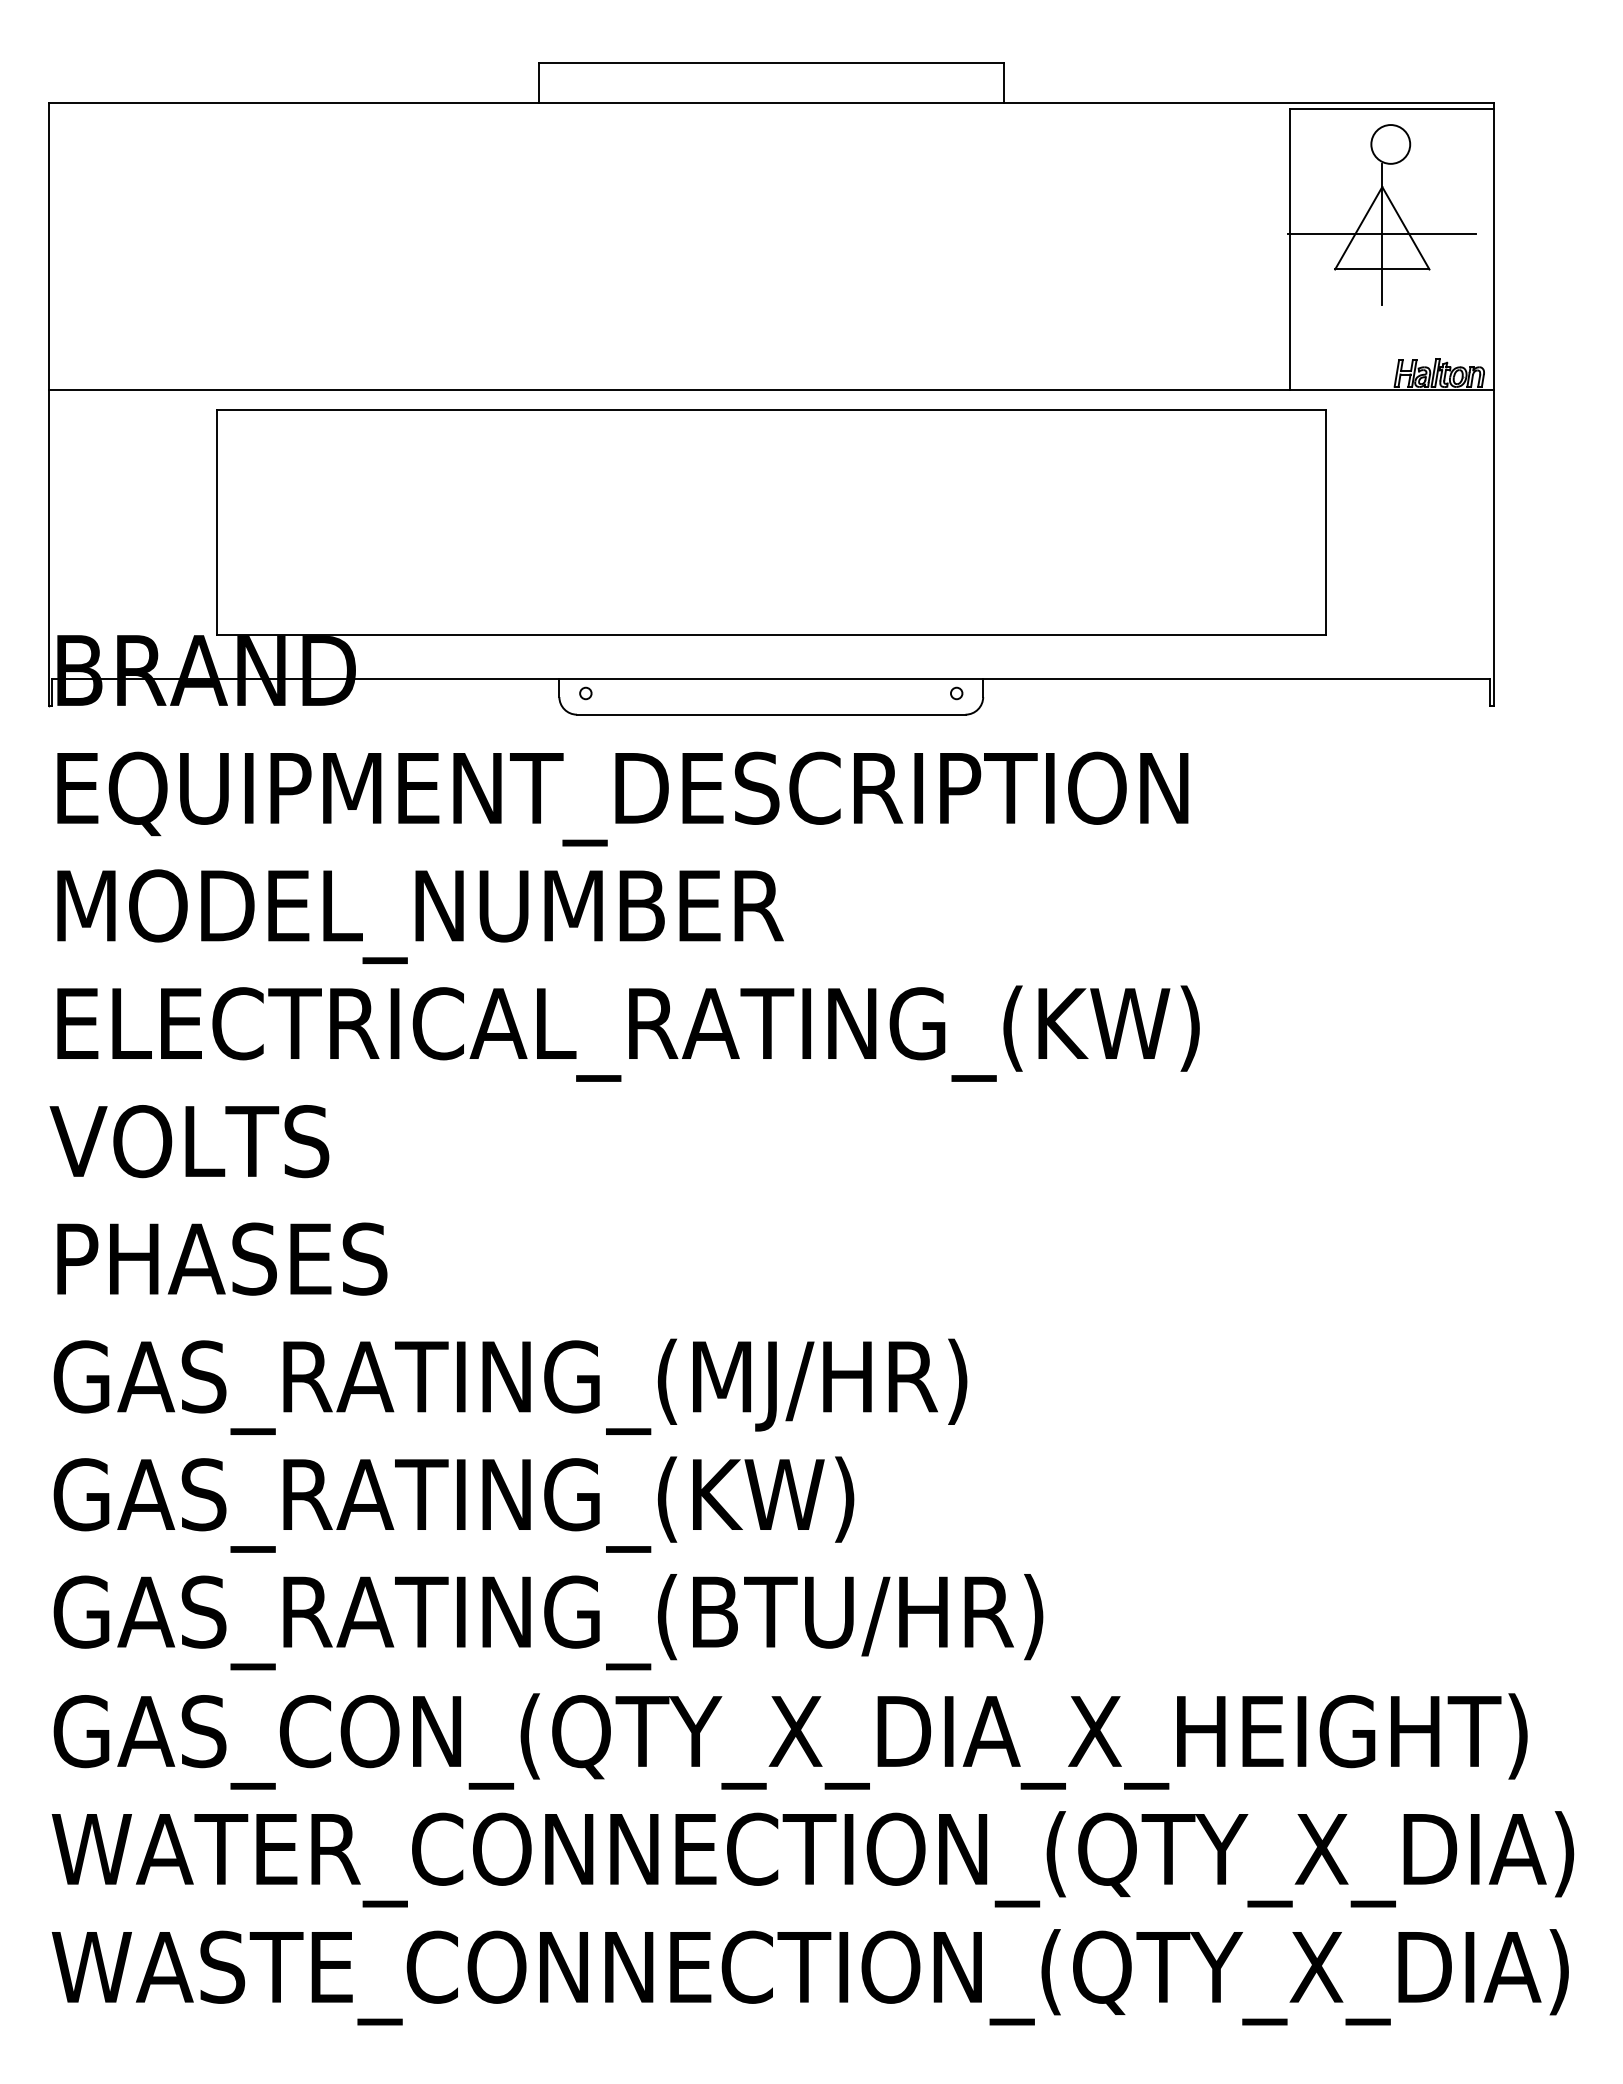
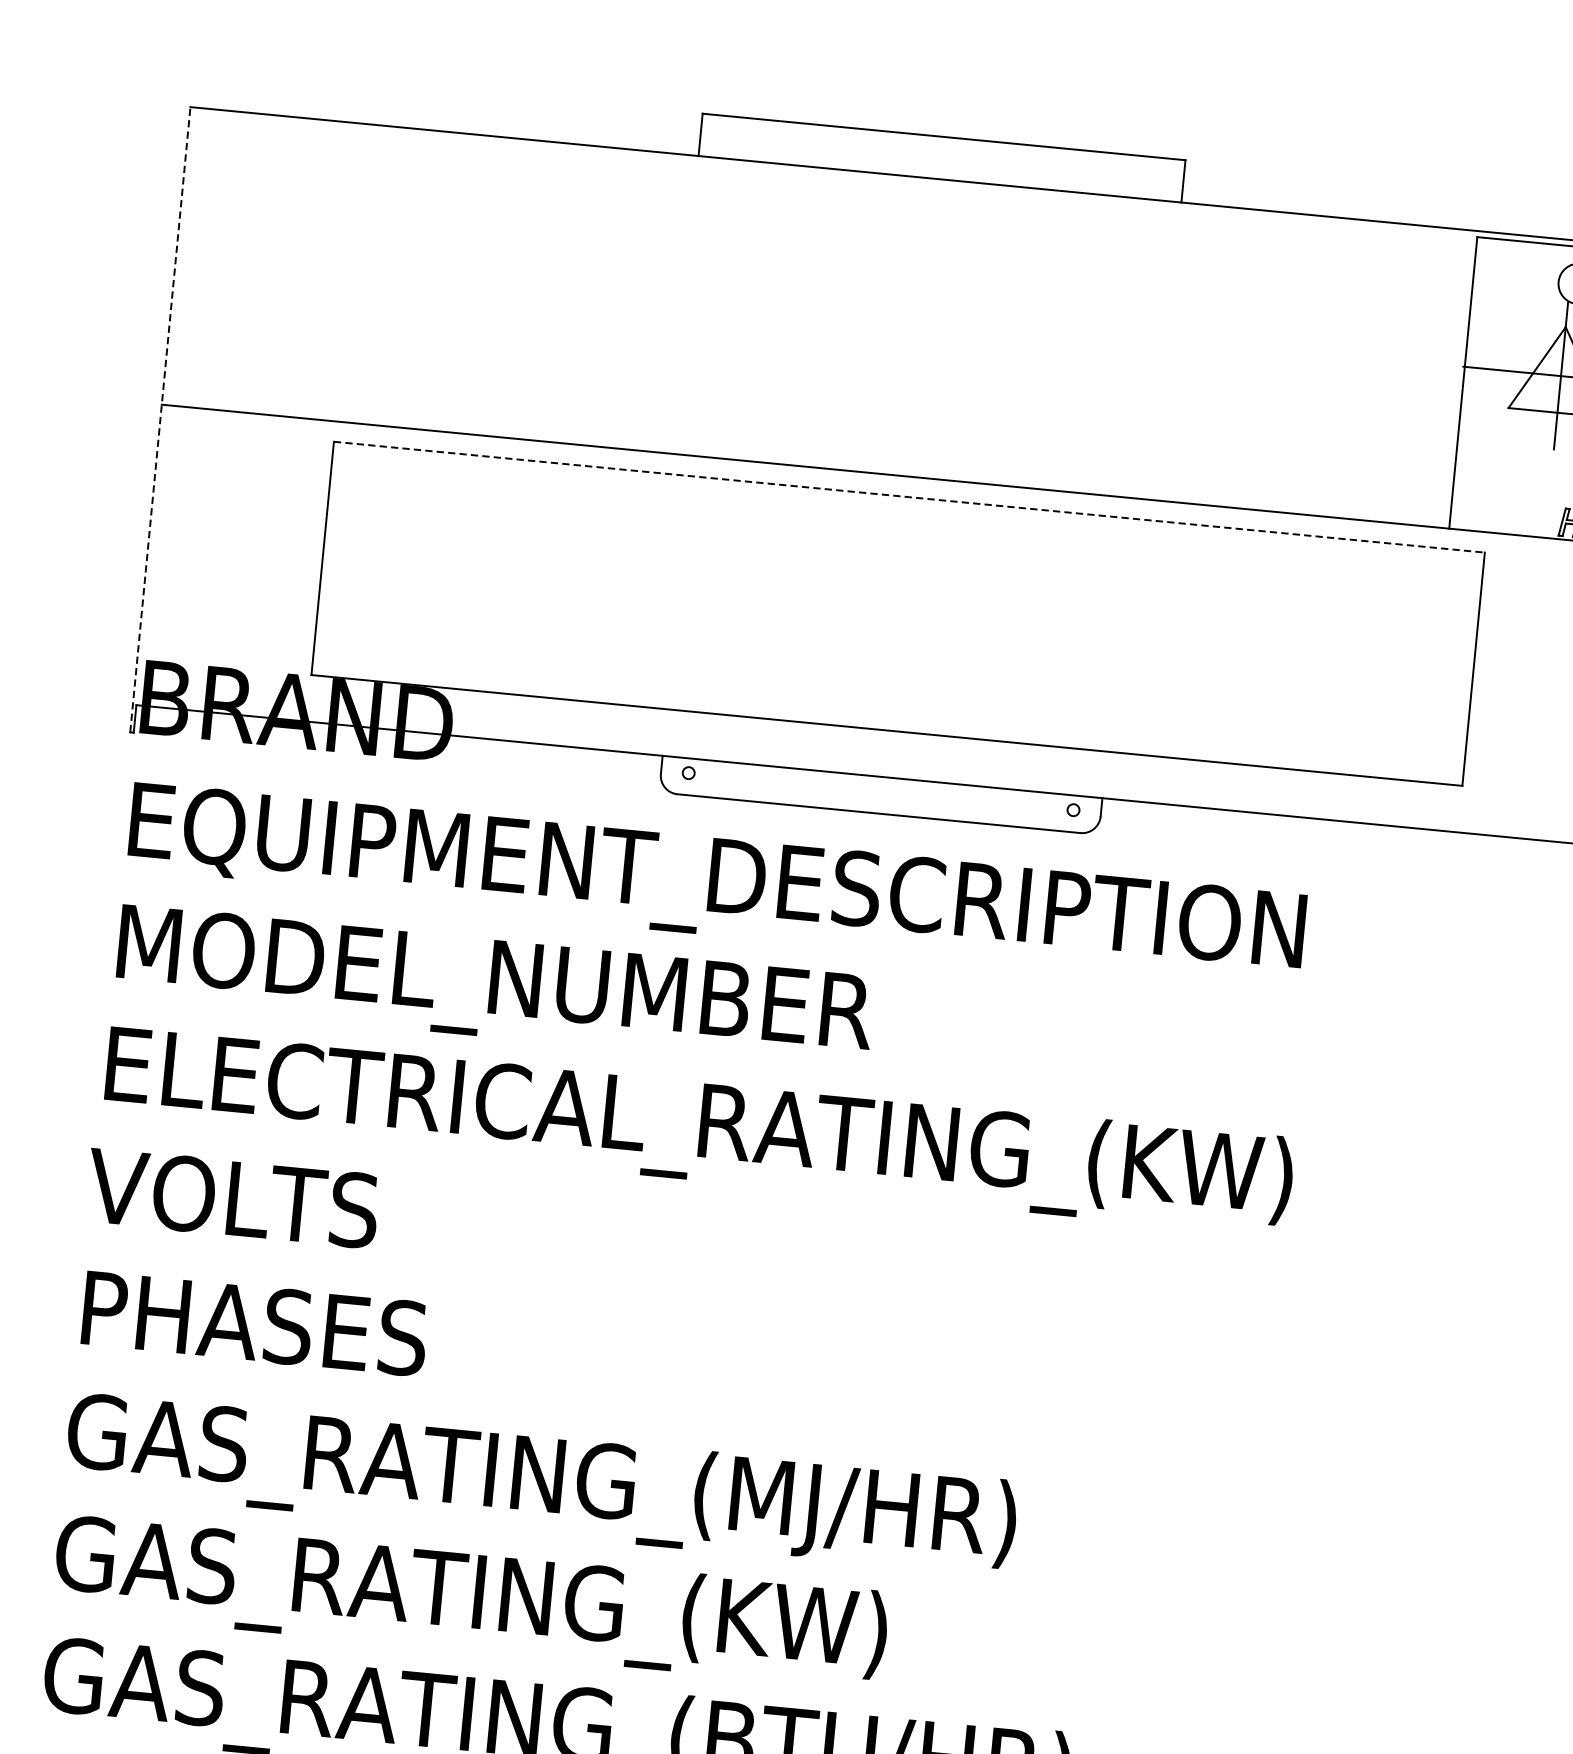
line: (48, 404) -> (160, 419), solid -> dashed
line: (771, 409) -> (909, 497), solid -> dashed

